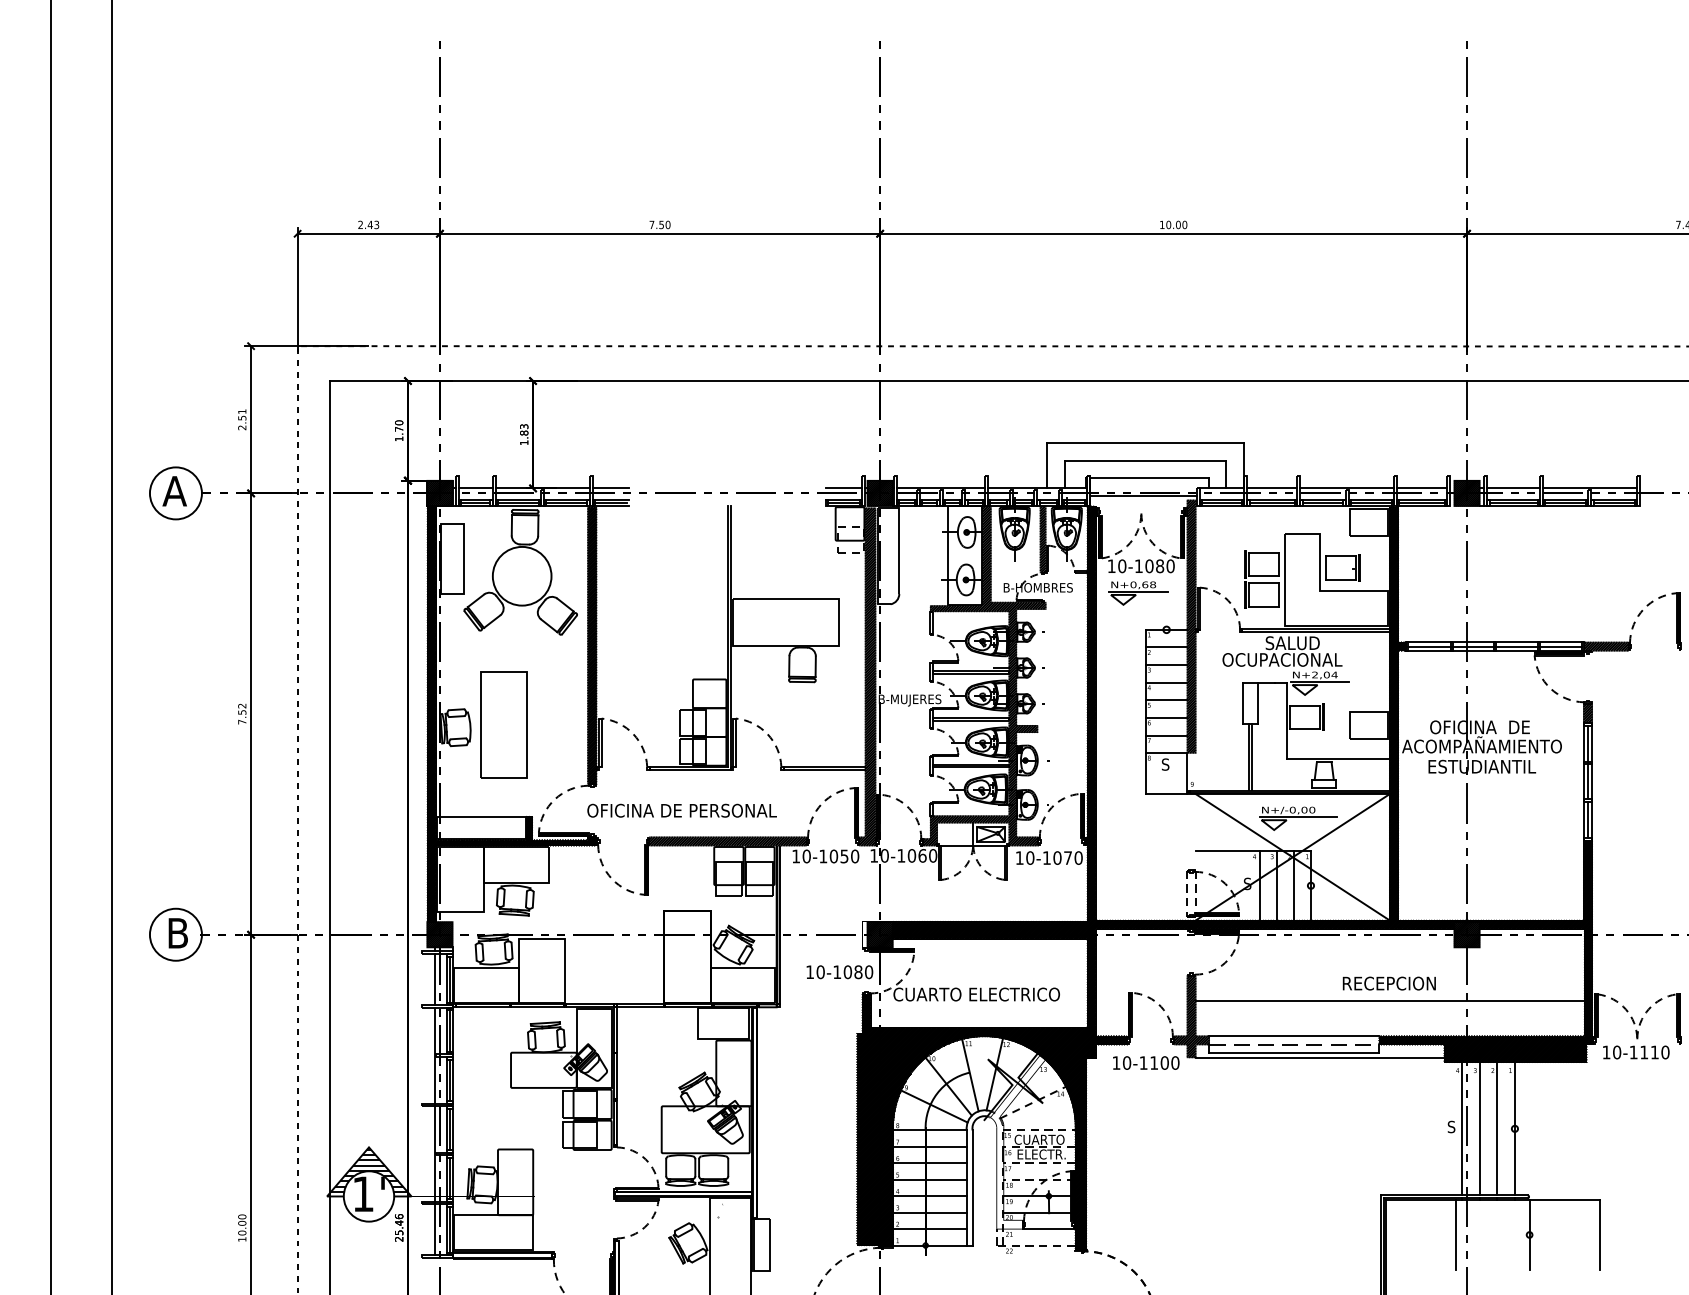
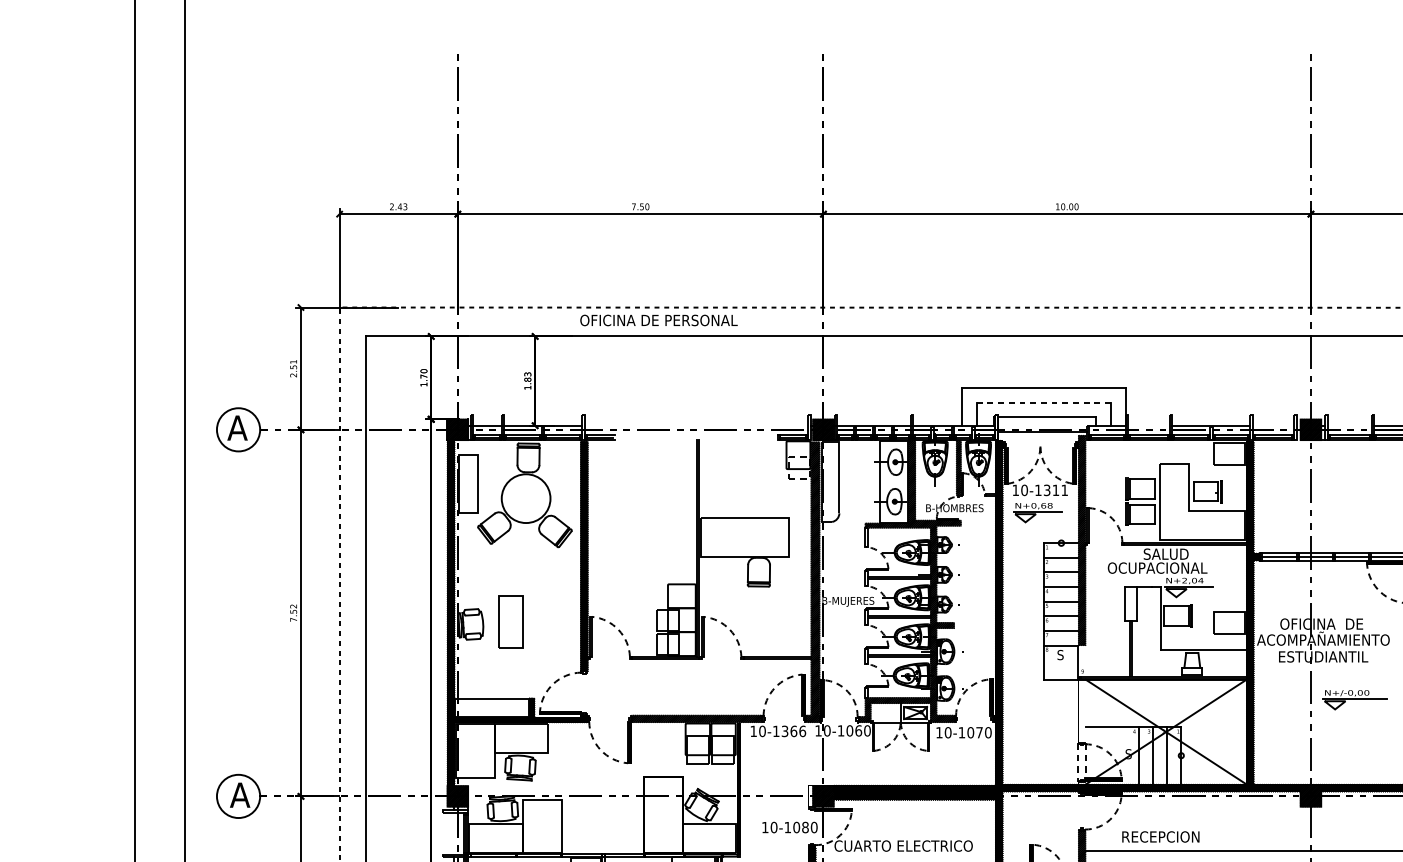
line: (1145, 460) -> (1043, 402), solid -> dashed
line: (610, 488) -> (599, 425), removed
line: (843, 488) -> (793, 425), removed
line: (1272, 488) -> (1149, 425), removed
line: (1421, 488) -> (1273, 425), removed
line: (1513, 488) -> (1349, 425), removed
text: (1159, 566) -> (1055, 490), 10-1080 -> 10-1311
part: (503, 724) -> (510, 621), size x0.6
text: (681, 810) -> (658, 320), moved
part: (1298, 818) -> (1355, 699), moved
text: (844, 856) -> (793, 731), 10-1050 -> 10-1366
text: (177, 933) -> (239, 795), B -> A
line: (435, 979) -> (454, 833), removed
text: (1388, 983) -> (1160, 836), moved

